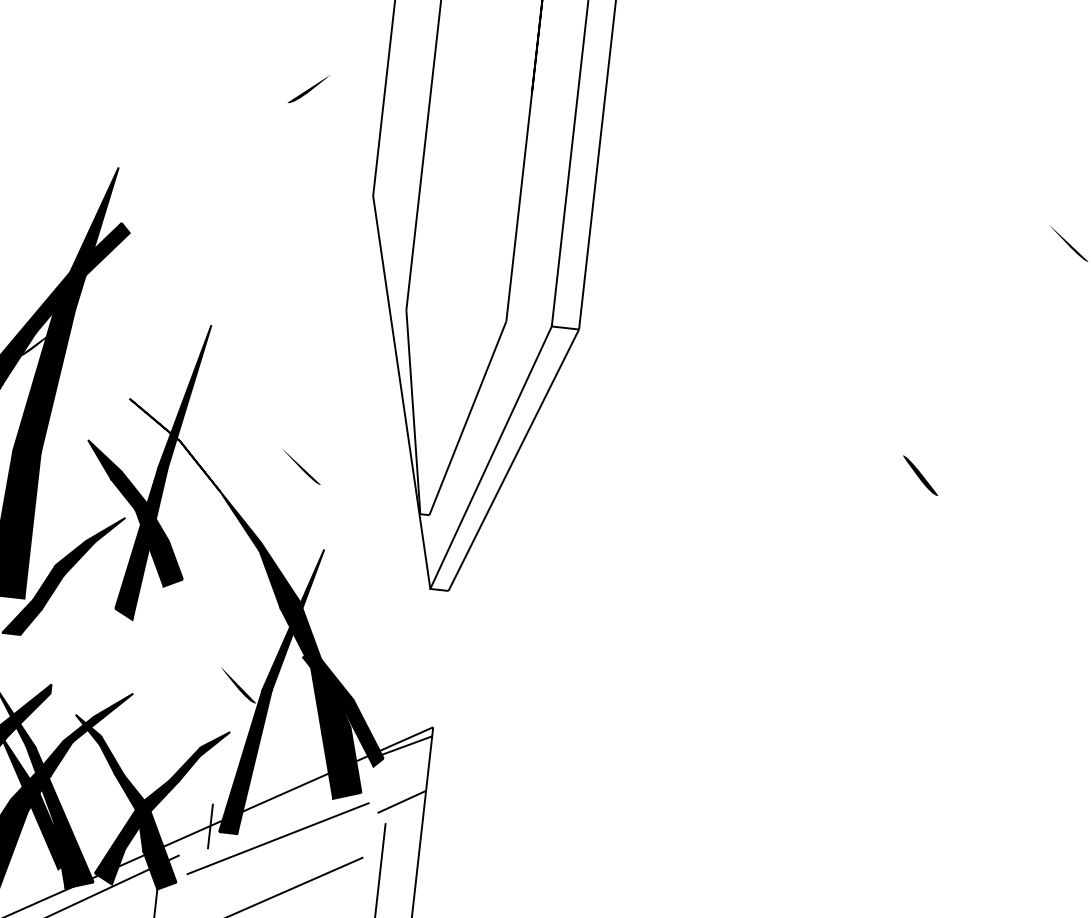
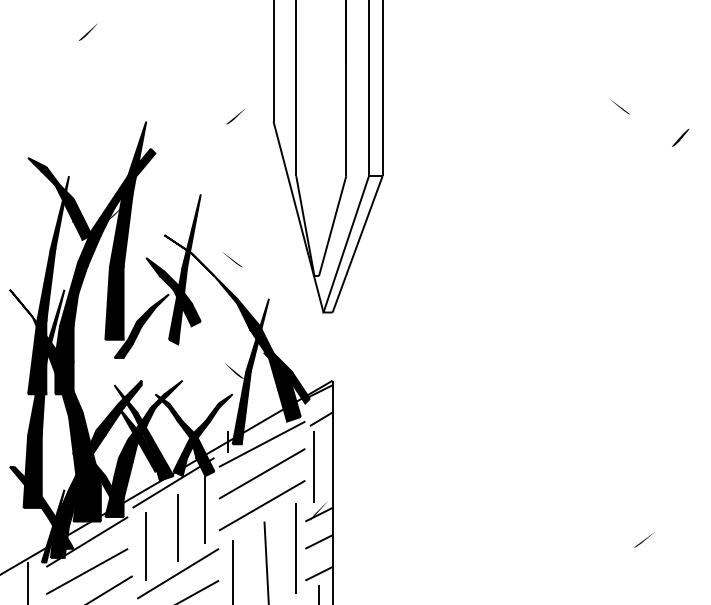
part: (308, 89) -> (235, 116), moved
part: (302, 467) -> (232, 259), moved
line: (918, 475) -> (558, 229), removed

